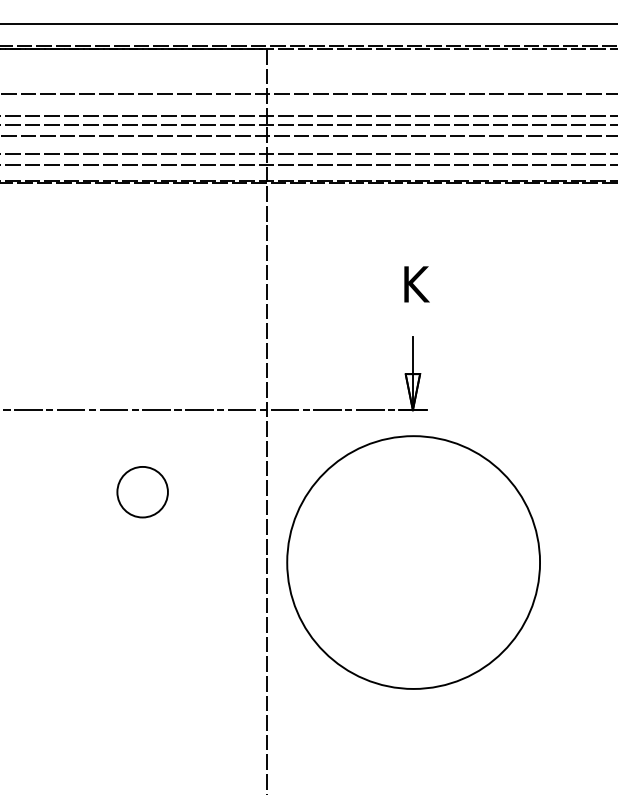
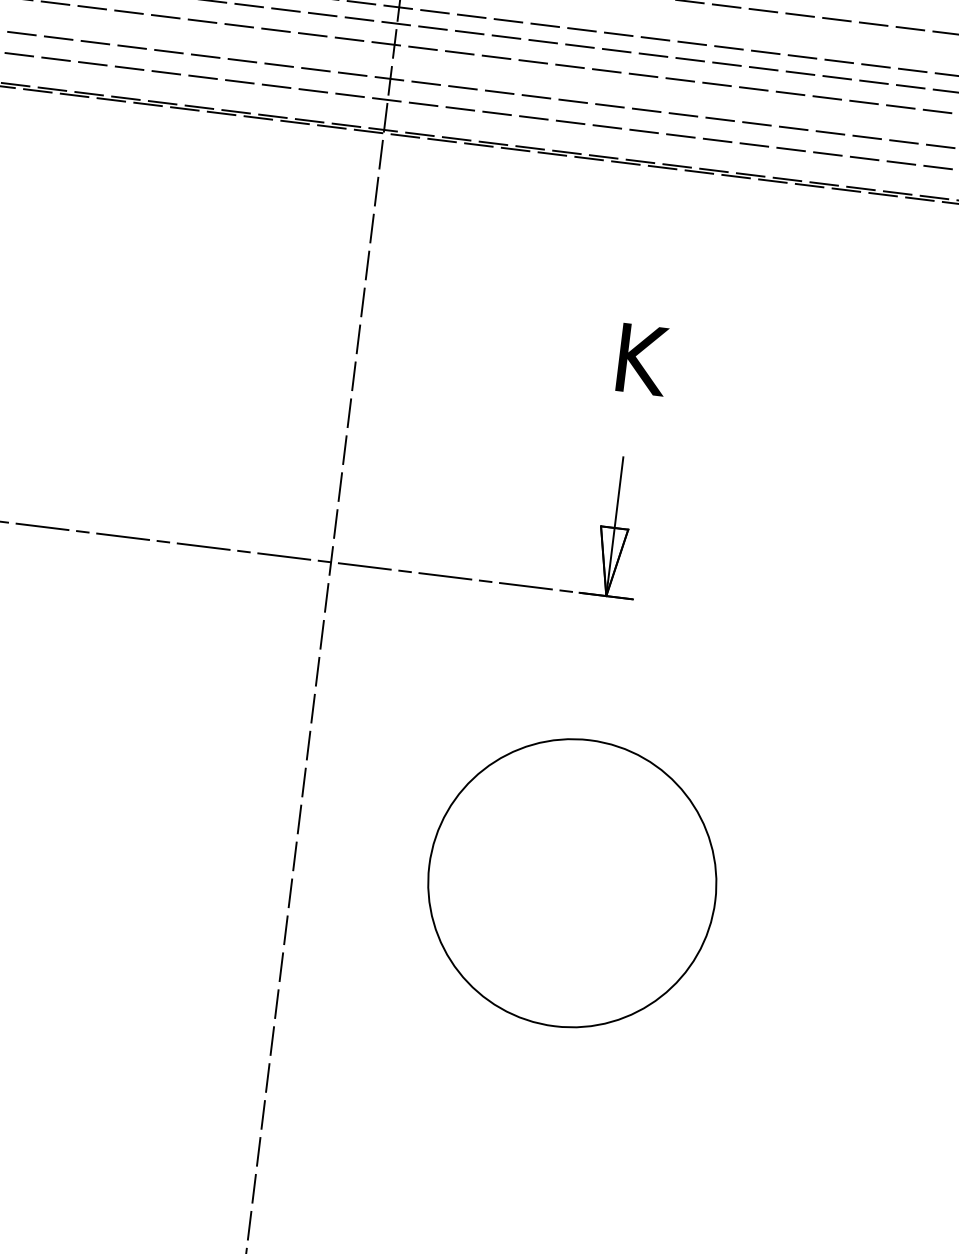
circle: (142, 492) -> (77, 688), removed
circle: (413, 562) -> (572, 883), size x0.6

